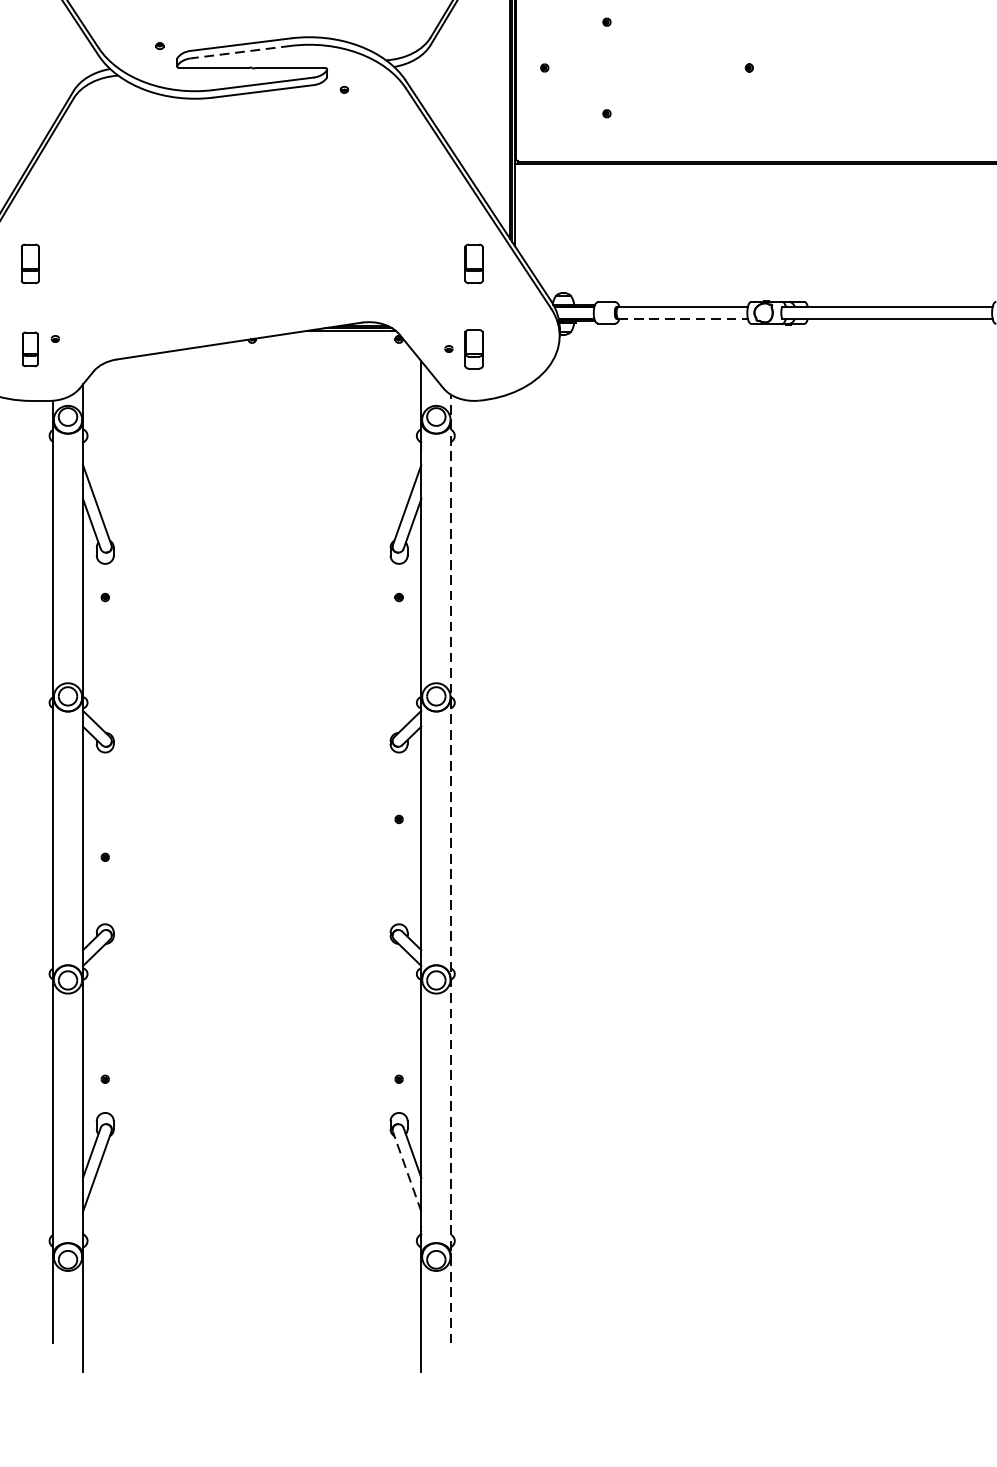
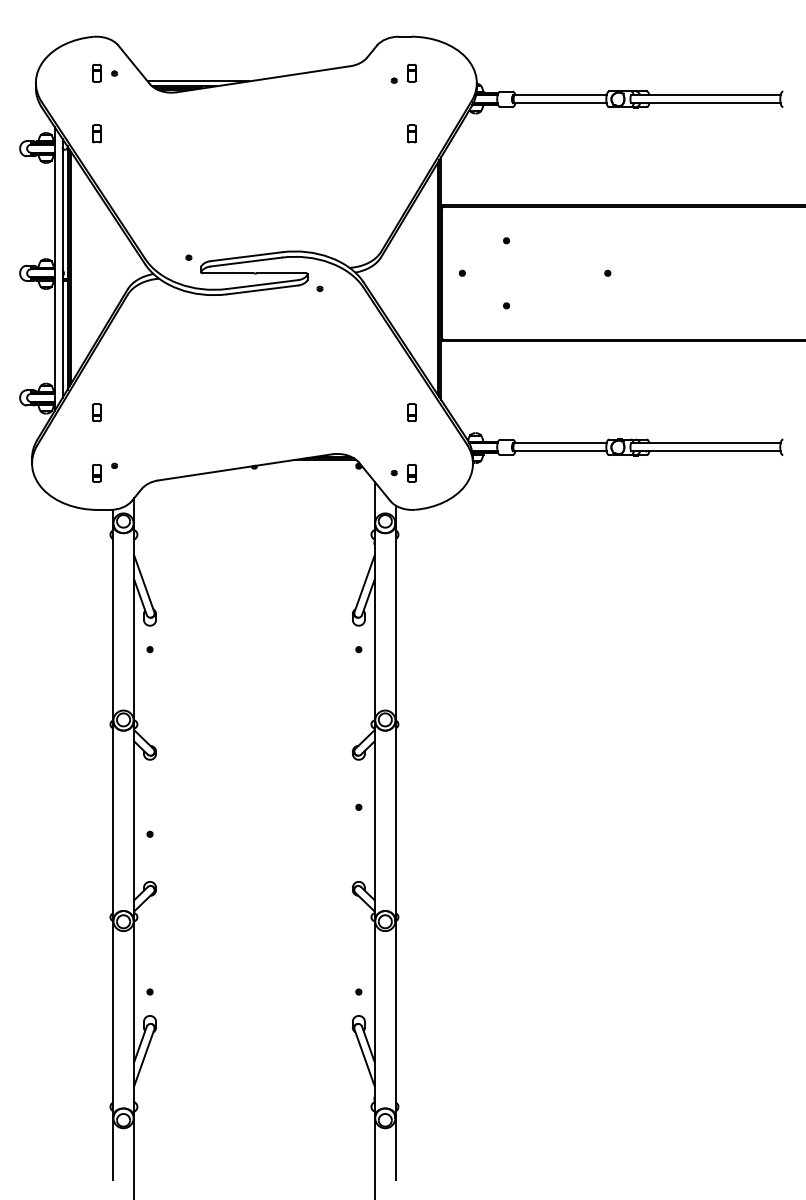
line: (241, 52) -> (246, 262), dashed -> solid
part: (29, 263) -> (96, 412), size x0.62
part: (473, 263) -> (411, 412), size x0.62
line: (684, 318) -> (561, 451), dashed -> solid
part: (29, 349) -> (96, 473), size x0.71
part: (473, 349) -> (411, 473), size x0.62
line: (452, 868) -> (396, 842), dashed -> solid
line: (407, 1171) -> (364, 1057), dashed -> solid

